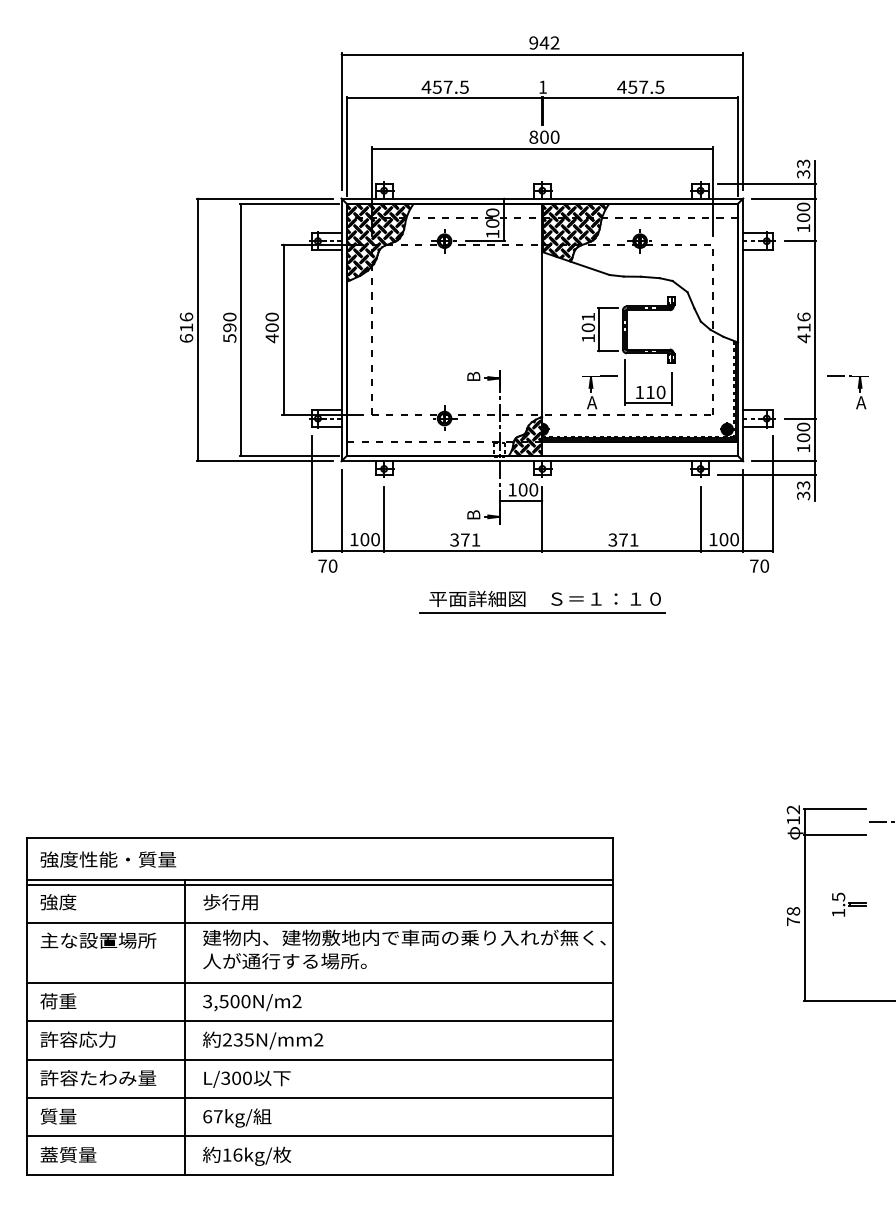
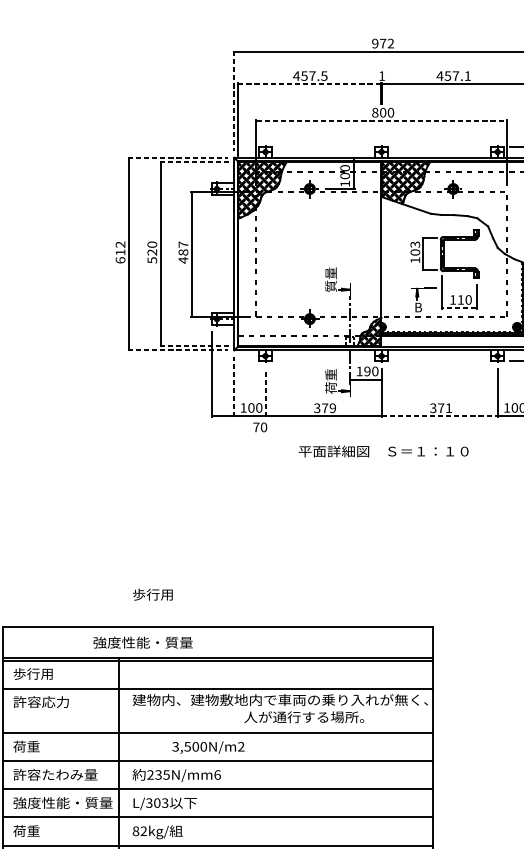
text: (544, 42) -> (383, 43), 942 -> 972
text: (659, 86) -> (467, 75), 457.5 -> 457.1
line: (444, 98) -> (309, 84), solid -> dashed
line: (341, 122) -> (234, 101), solid -> dashed
line: (542, 148) -> (381, 121), solid -> dashed
line: (265, 198) -> (178, 157), solid -> dashed
line: (289, 204) -> (196, 162), solid -> dashed
text: (186, 316) -> (120, 244), 616 -> 612
text: (588, 316) -> (415, 244), 101 -> 103
text: (271, 322) -> (182, 248), 400 -> 487
text: (230, 327) -> (152, 252), 590 -> 520
text: (473, 364) -> (331, 279), B -> 質量
text: (592, 402) -> (418, 307), A -> B
line: (647, 403) -> (458, 308), solid -> dashed
line: (289, 455) -> (196, 346), solid -> dashed
line: (265, 461) -> (178, 350), solid -> dashed
text: (522, 489) -> (367, 371), 100 -> 190
text: (473, 503) -> (331, 381), B -> 荷重
line: (341, 510) -> (234, 386), solid -> dashed
line: (384, 519) -> (265, 393), solid -> dashed
text: (475, 539) -> (332, 407), 371 -> 379
line: (621, 551) -> (439, 416), solid -> dashed
text: (327, 565) -> (259, 426), moved
line: (541, 613) -> (380, 462), removed
text: (108, 859) -> (143, 642), moved
text: (66, 902) -> (32, 674), 強度 -> 歩行用
text: (230, 902) -> (152, 594), moved
text: (98, 940) -> (55, 702), 主な設置場所 -> 許容応力
text: (284, 961) -> (303, 717), moved
text: (252, 1002) -> (208, 747), moved
text: (116, 1039) -> (69, 774), 許容応力 -> 許容たわみ量
text: (318, 1039) -> (217, 774), 235N/mm2 -> 235N/mm6
text: (246, 1077) -> (164, 802), L/300 -> L/303
text: (107, 1078) -> (62, 803), 許容たわみ量 -> 強度性能・質量
text: (58, 1116) -> (26, 831), 質量 -> 荷重
text: (212, 1116) -> (139, 831), 67kg/ -> 82kg/

